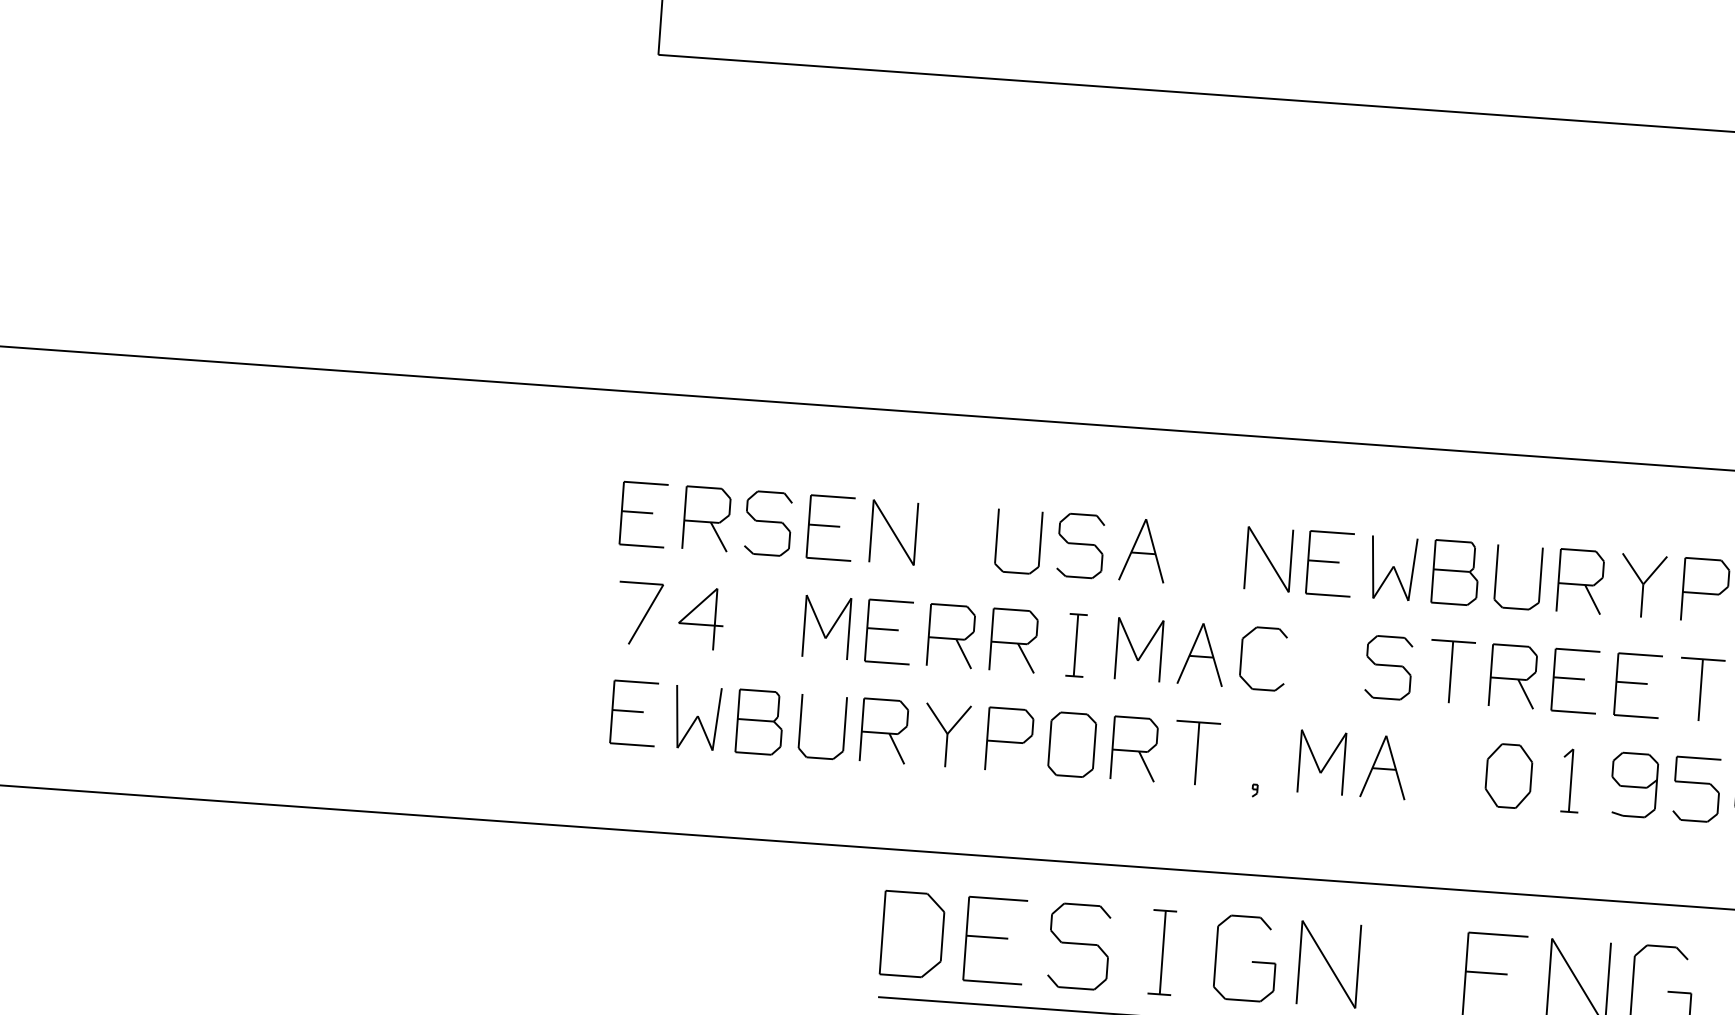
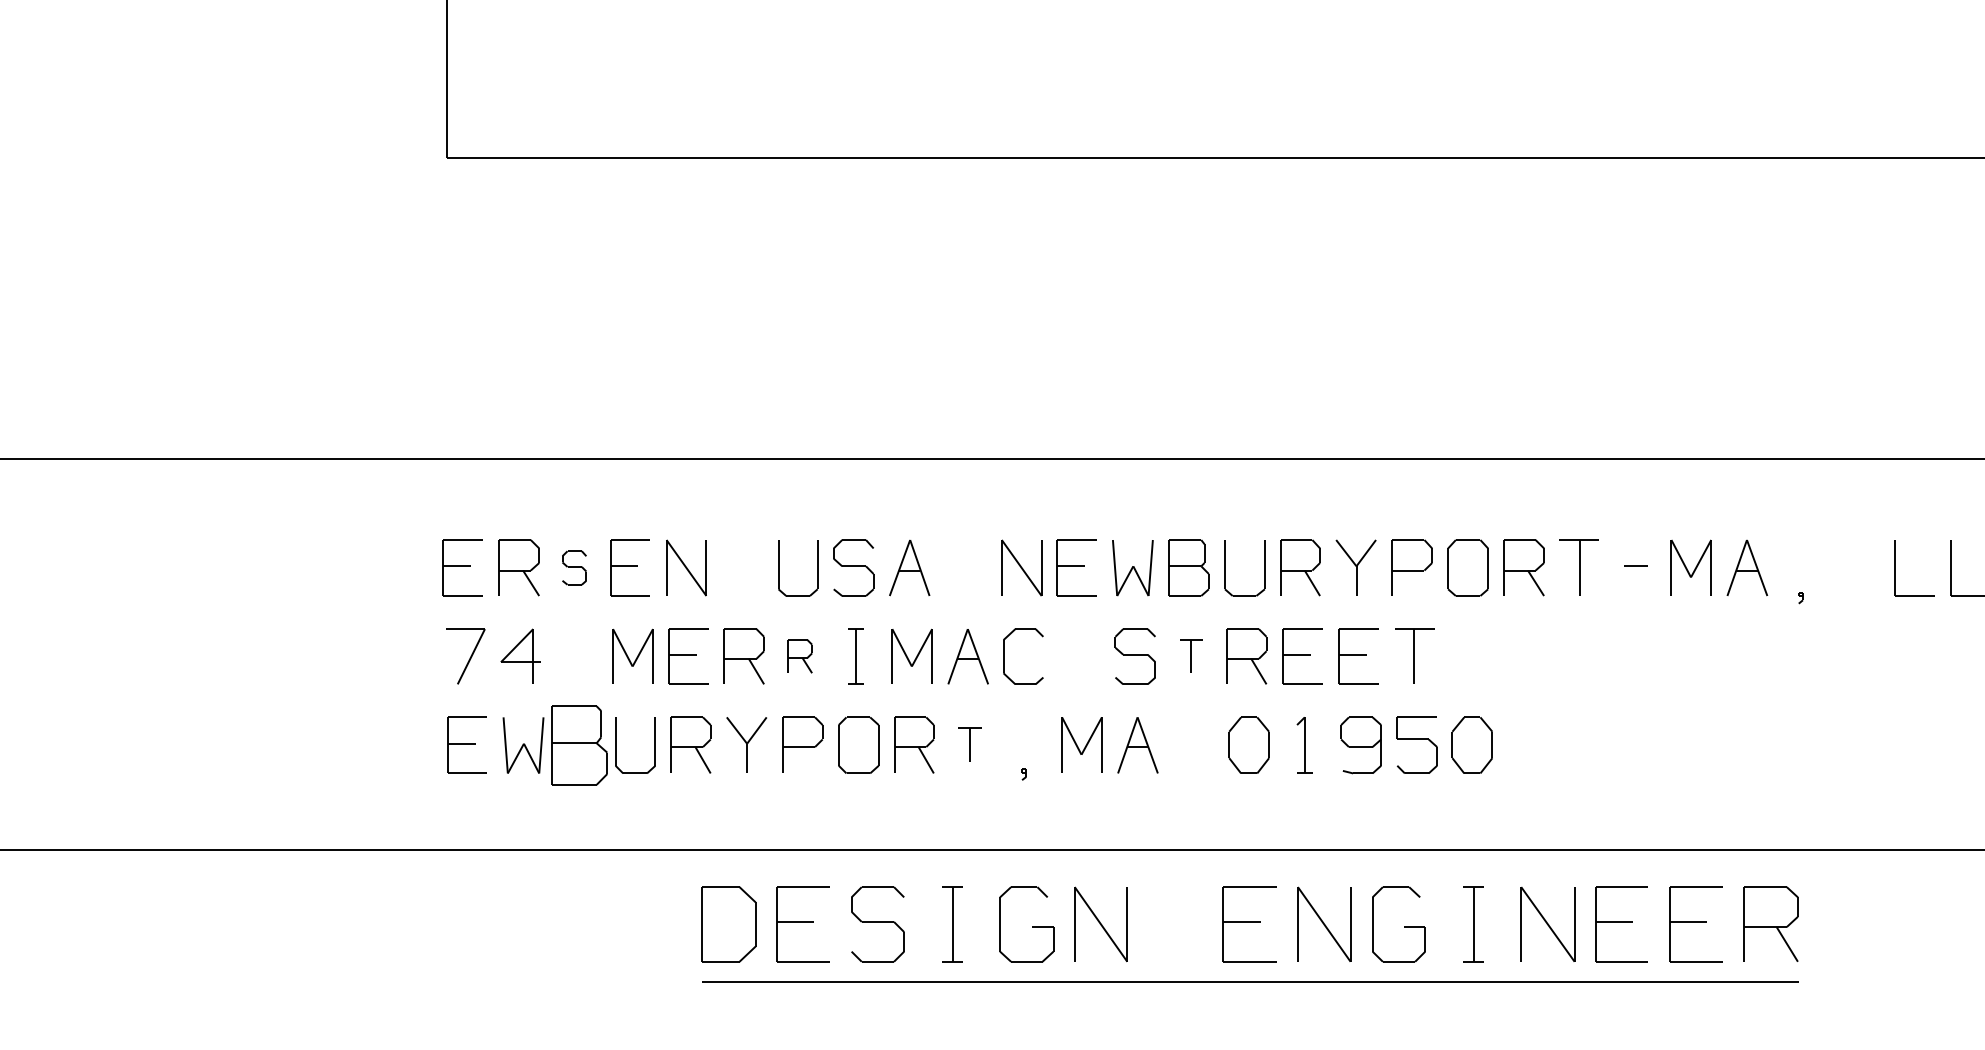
part: (768, 523) -> (574, 567), size x0.6
part: (1013, 640) -> (799, 656), size x0.6
part: (1451, 670) -> (1191, 655), size x0.6
part: (759, 721) -> (579, 744), size x1.4
part: (1196, 752) -> (969, 744), size x0.6

